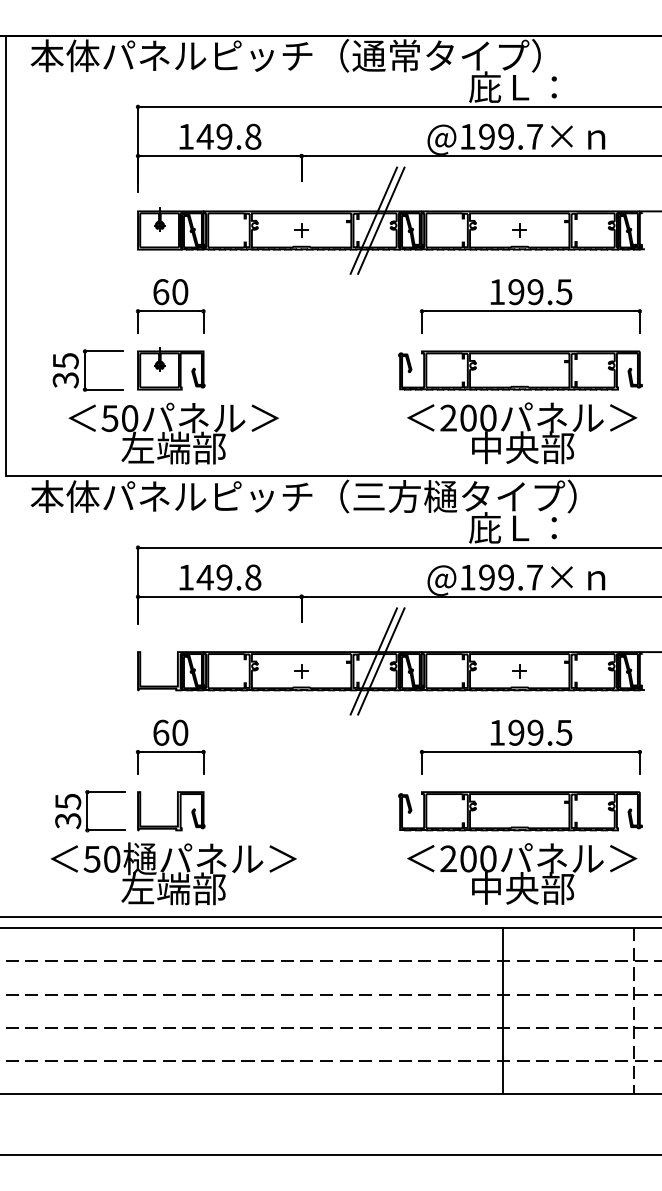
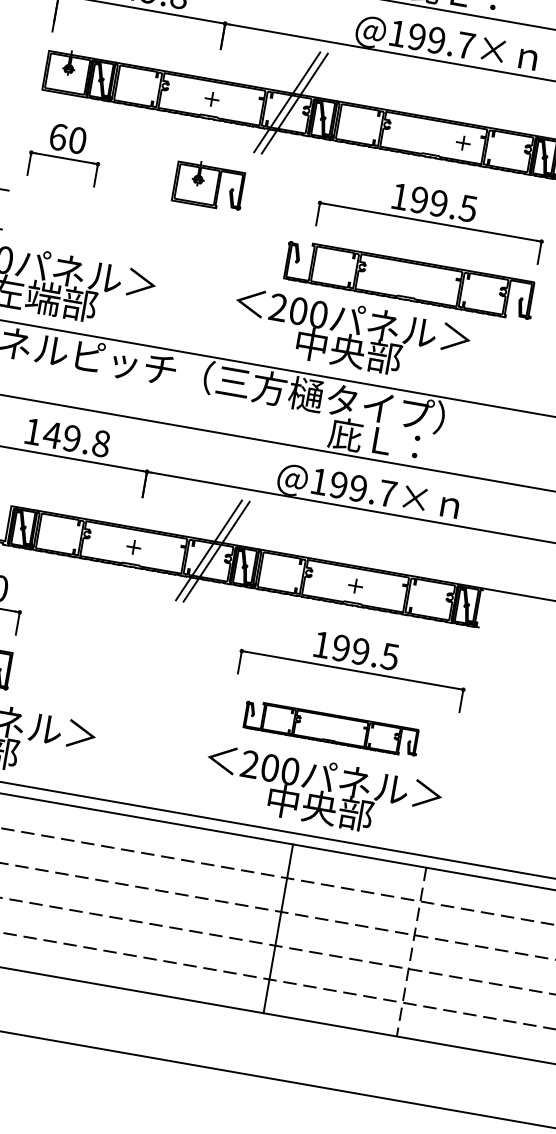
part: (519, 230) -> (463, 143), moved
part: (171, 368) -> (209, 184), moved
text: (522, 433) -> (350, 336), moved
part: (520, 811) -> (331, 728), size x0.7

